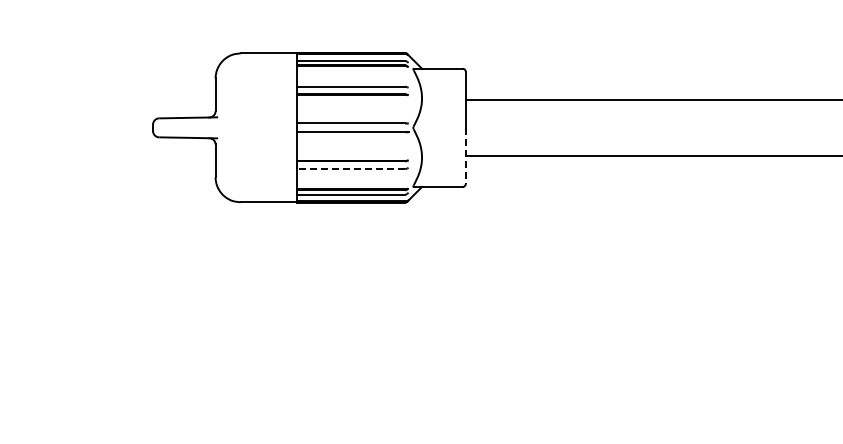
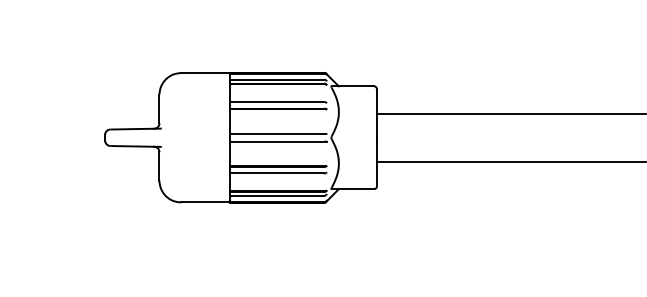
line: (465, 155) -> (376, 161), dashed -> solid
line: (350, 168) -> (276, 173), dashed -> solid

